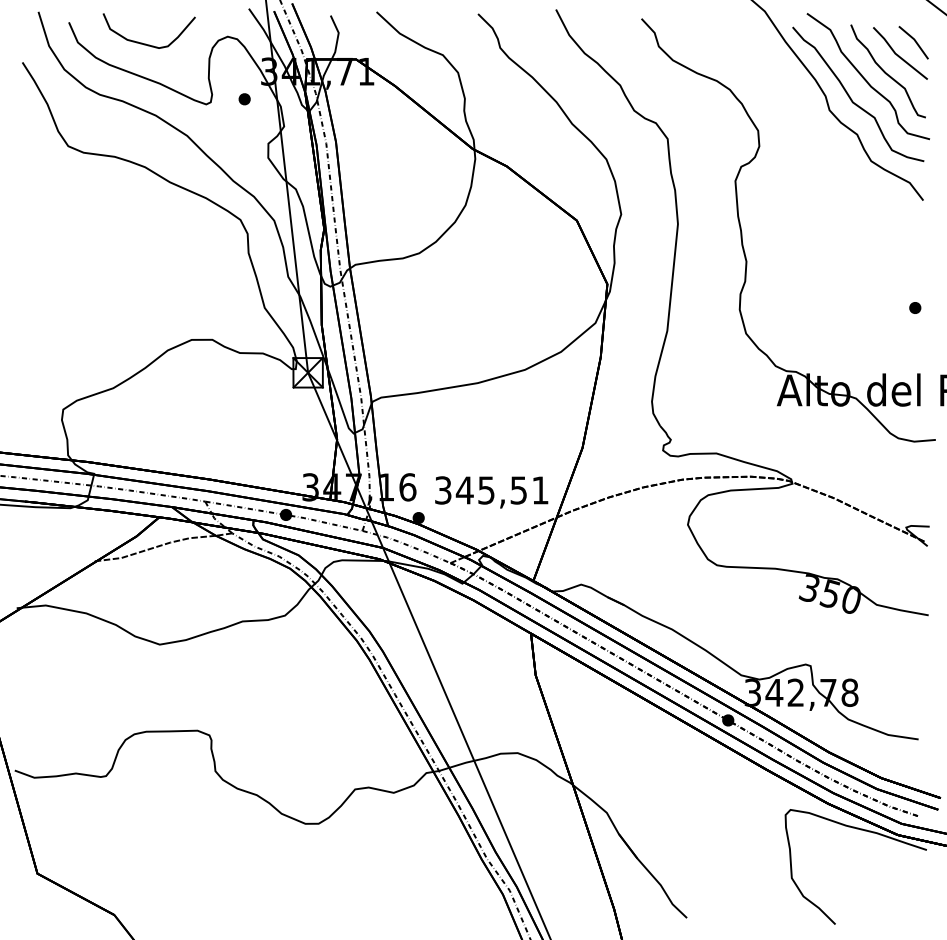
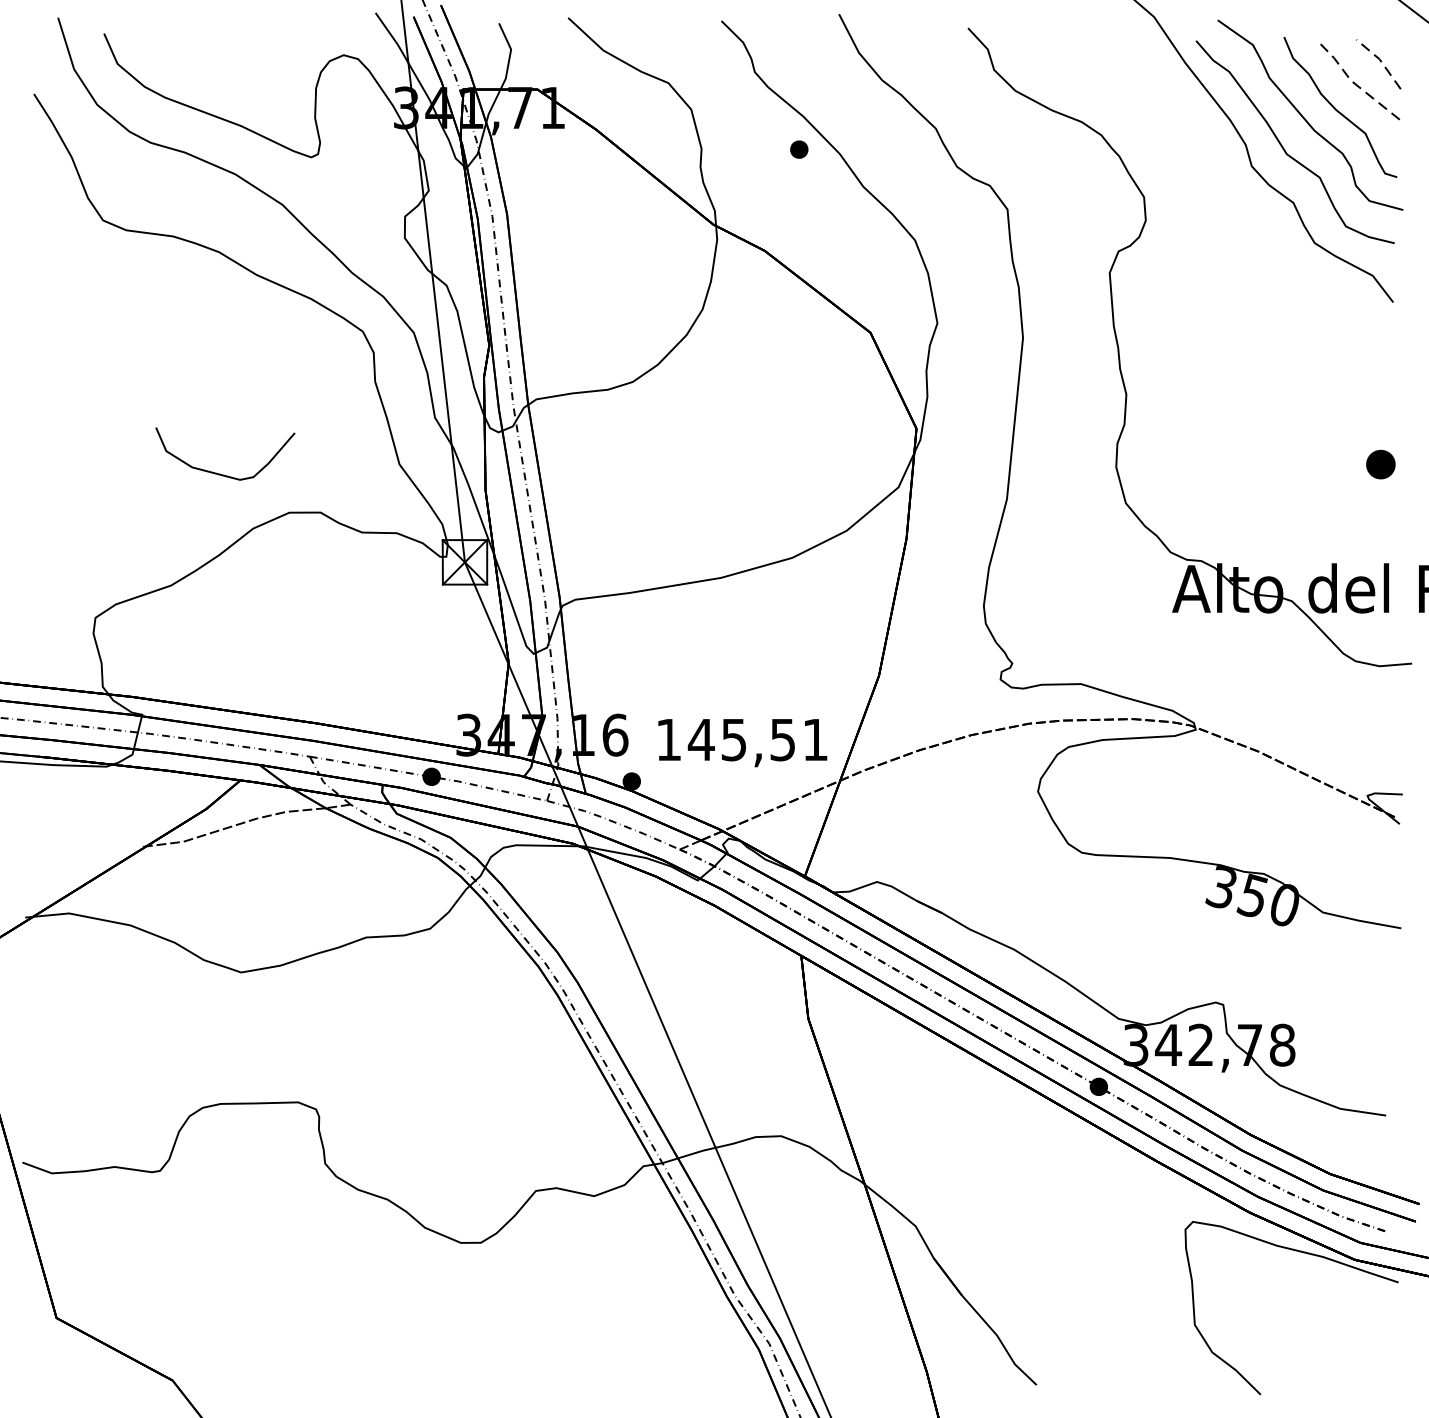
line: (914, 40) -> (1379, 60), solid -> dashed
curve: (146, 43) -> (221, 472), moved
line: (896, 54) -> (1352, 82), solid -> dashed
part: (244, 99) -> (798, 149), moved
part: (915, 307) -> (1381, 463), size x1.6
text: (443, 490) -> (669, 739), 345,51 -> 145,51

